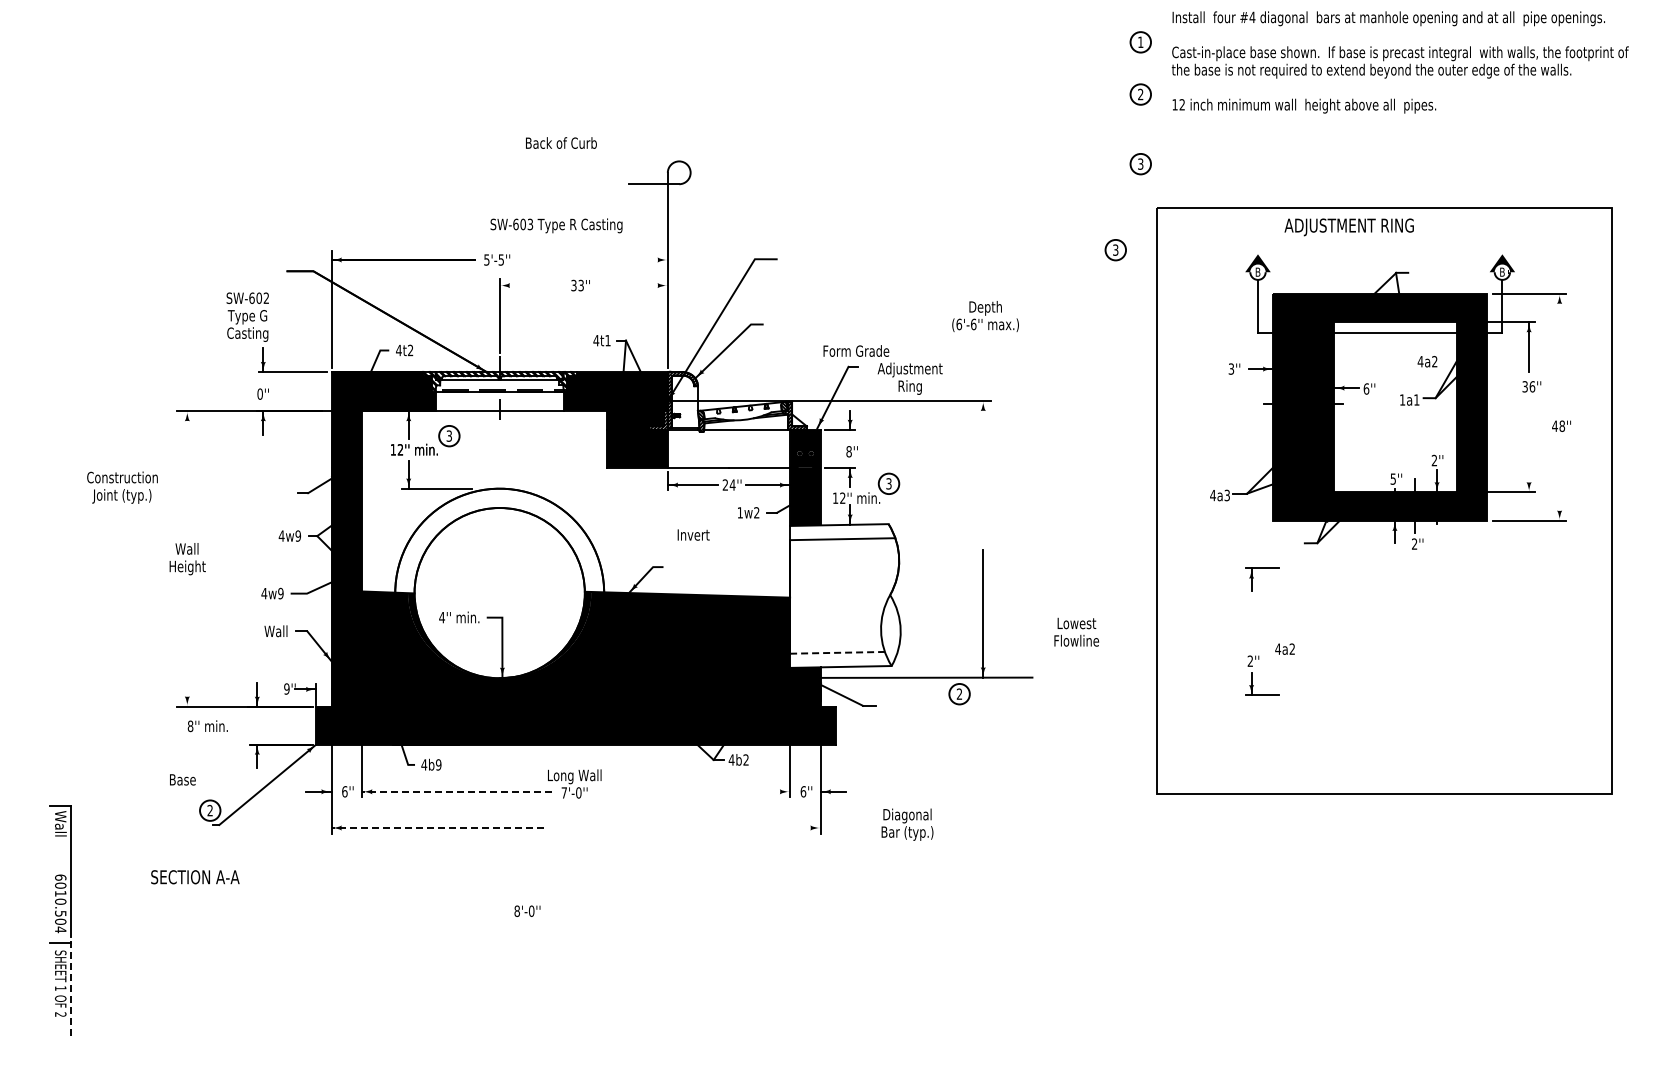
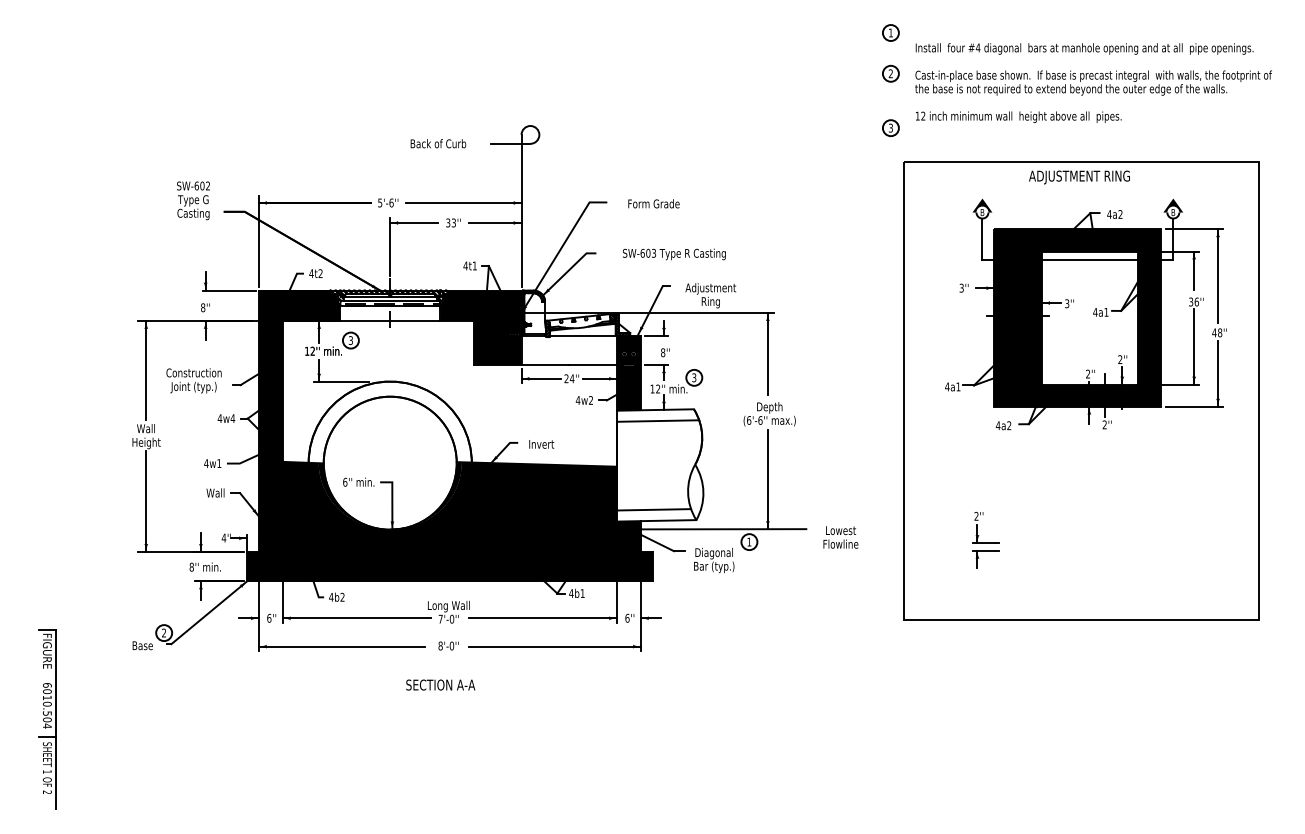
text: (1399, 62) -> (1092, 83), moved
text: (561, 142) -> (438, 143), moved
text: (556, 225) -> (674, 254), moved
text: (1348, 227) -> (1078, 177), moved
part: (1115, 250) -> (871, 195), removed
text: (501, 259) -> (391, 202), 5'-5'' -> 5'-6''
line: (593, 260) -> (463, 203), added
line: (529, 285) -> (413, 222), added
line: (633, 285) -> (494, 222), added
text: (247, 316) -> (193, 200), moved
text: (985, 316) -> (769, 414), moved
text: (856, 350) -> (654, 203), moved
line: (1559, 353) -> (1217, 276), added
text: (1427, 361) -> (1114, 214), moved
line: (500, 385) -> (390, 301), added
text: (1366, 388) -> (1067, 303), 6'' -> 3''
text: (259, 393) -> (202, 307), 0'' -> 8''
text: (1402, 399) -> (1095, 311), 1a1 -> 4a1
line: (1529, 443) -> (1194, 346), added
line: (983, 453) -> (768, 354), added
line: (187, 474) -> (146, 370), added
text: (1392, 478) -> (1087, 373), 5'' -> 2''
line: (1559, 478) -> (1217, 373), added
text: (122, 487) -> (194, 380), moved
text: (1226, 495) -> (957, 386), 4a3 -> 4a1
text: (740, 512) -> (578, 400), 1w2 -> 4w2
text: (693, 534) -> (541, 443), moved
text: (298, 535) -> (233, 418), 4w9 -> 4w4
part: (1253, 578) -> (978, 558), moved
text: (280, 593) -> (219, 463), 4w9 -> 4w1
text: (441, 617) -> (344, 482), 4'' -> 6''
text: (1076, 631) -> (840, 536), moved
line: (187, 641) -> (146, 500), added
text: (1284, 648) -> (1003, 425), moved
line: (838, 652) -> (654, 509), dashed -> solid
text: (286, 688) -> (223, 537), 9'' -> 4''
text: (958, 693) -> (748, 541), 2 -> 1
text: (207, 726) -> (204, 567), moved
text: (745, 759) -> (582, 593), 4b2 -> 4b1
text: (438, 764) -> (342, 597), 4b9 -> 4b2
text: (182, 779) -> (142, 645), moved
line: (457, 791) -> (357, 618), dashed -> solid
line: (695, 791) -> (543, 618), added
text: (907, 824) -> (714, 560), moved
line: (437, 828) -> (341, 647), dashed -> solid
line: (710, 828) -> (554, 647), added
text: (60, 833) -> (47, 650), Wall -> FIGURE
text: (195, 877) -> (440, 685), moved
text: (527, 910) -> (448, 645), moved
line: (71, 986) -> (55, 770), dashed -> solid

